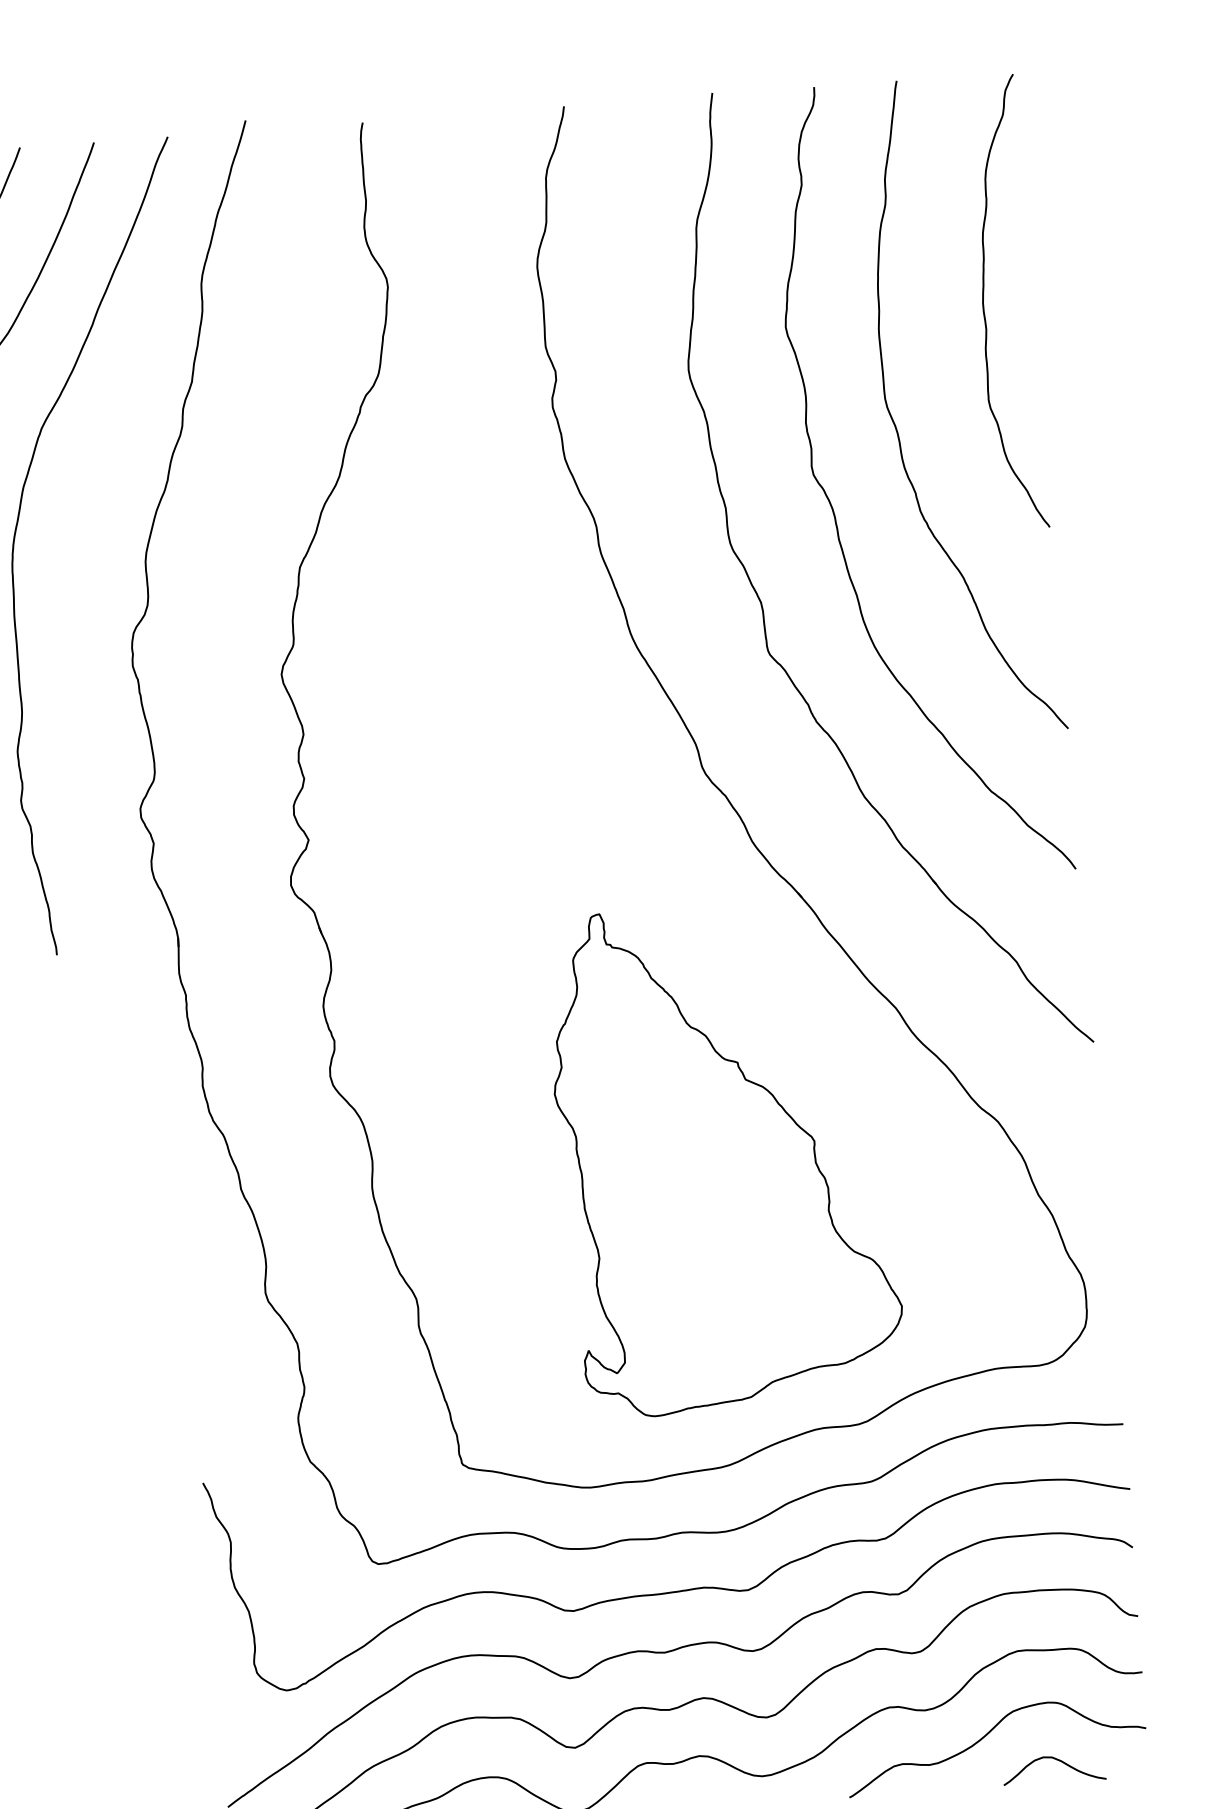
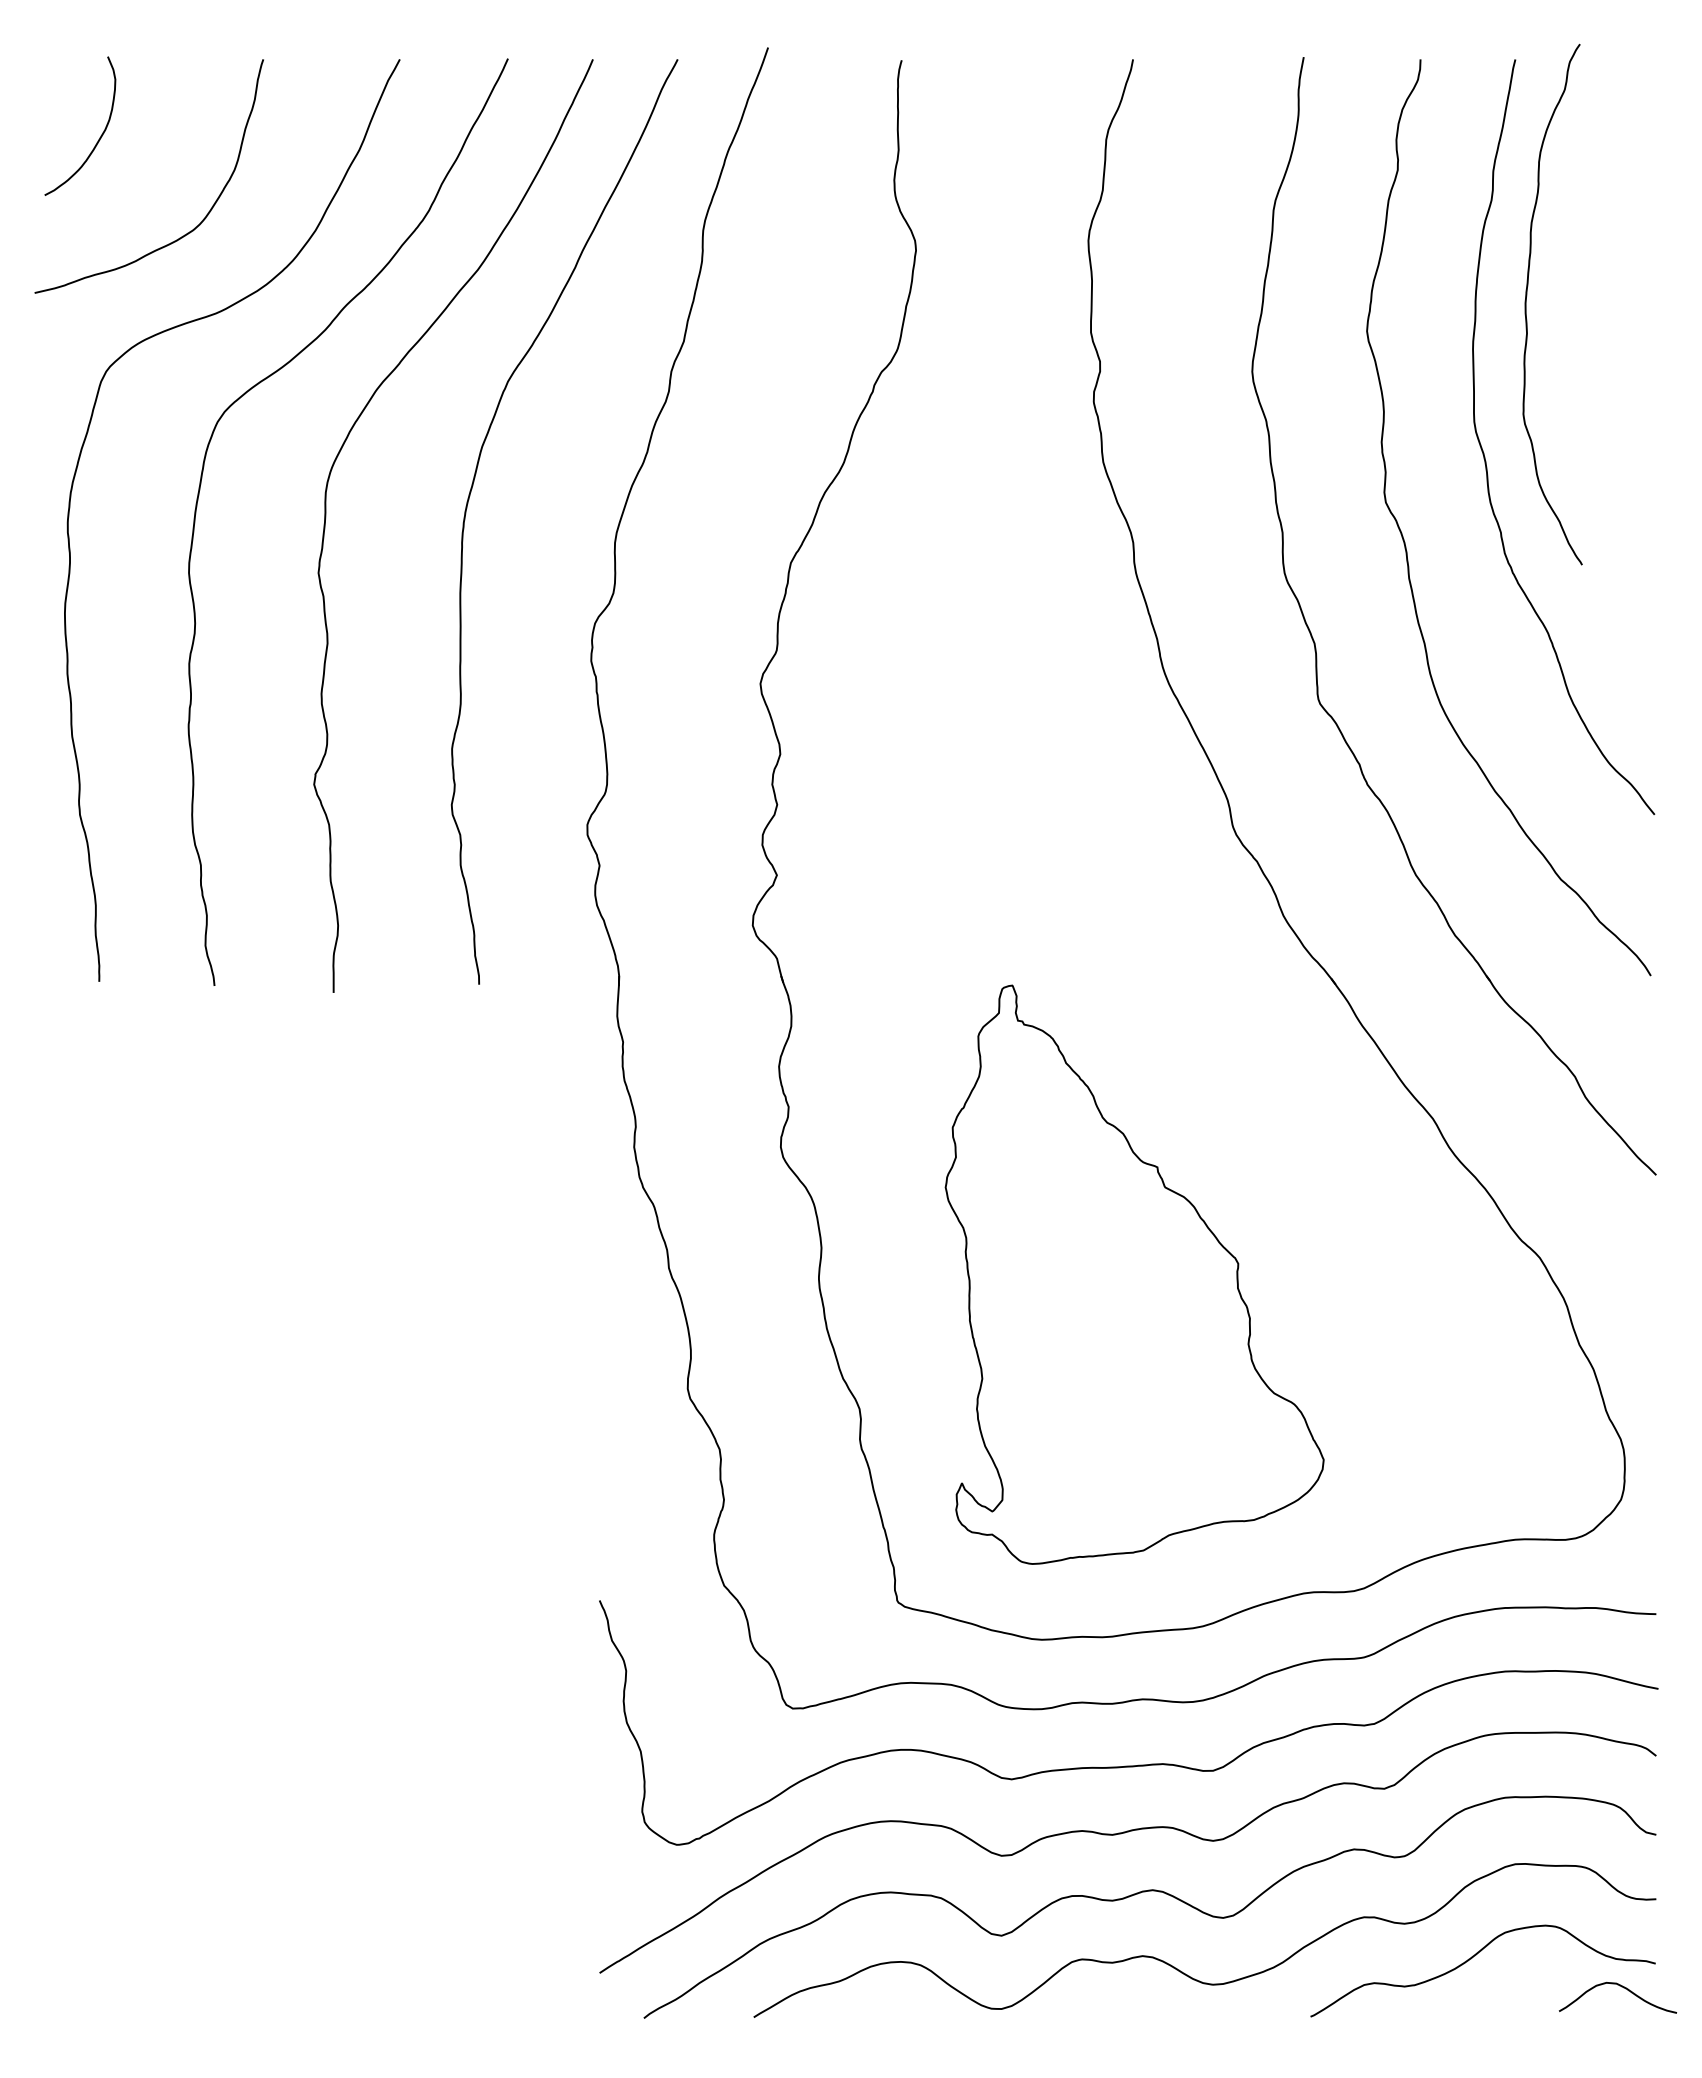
curve: (983, 304) -> (1526, 304), moved
part: (724, 1157) -> (1134, 1274), moved
curve: (1056, 1760) -> (1621, 1987), moved

